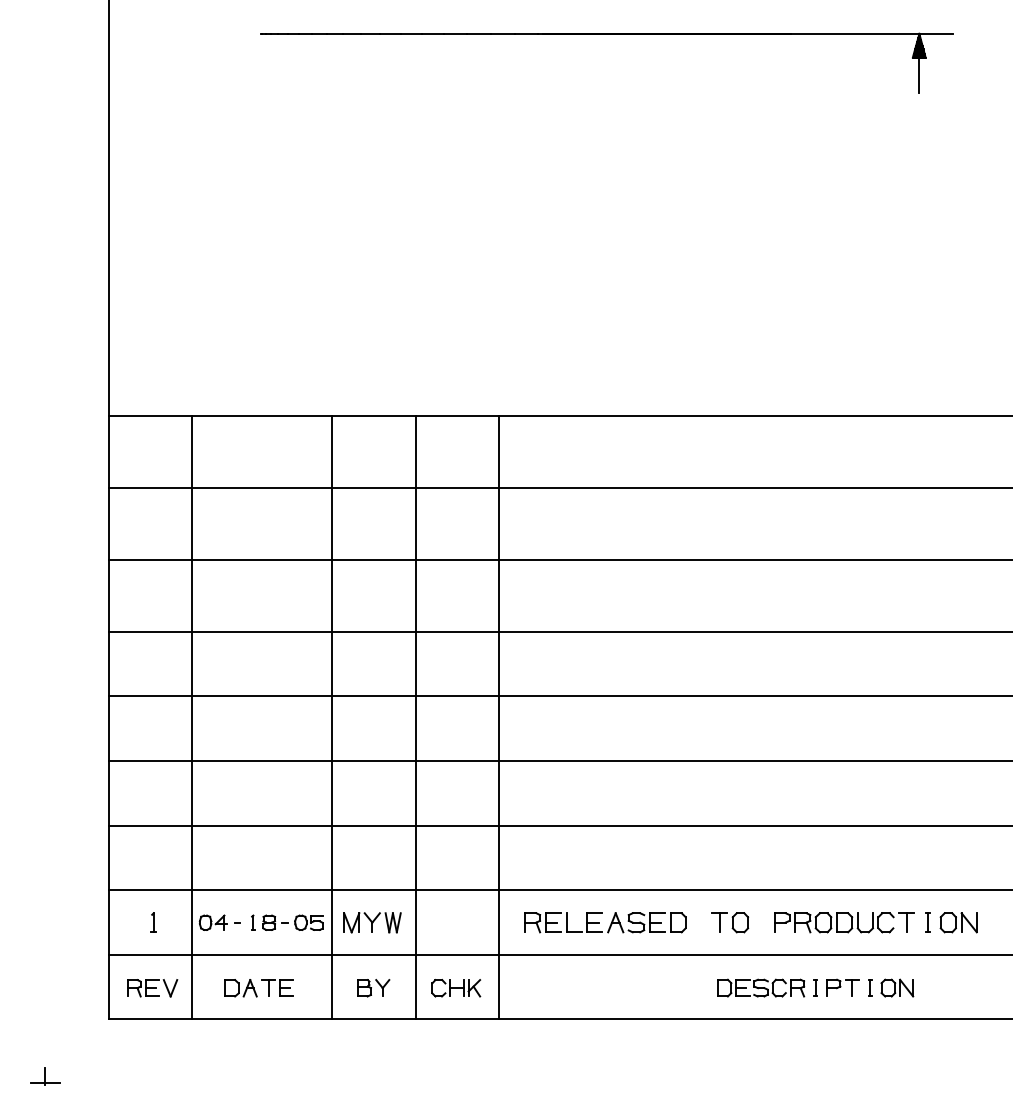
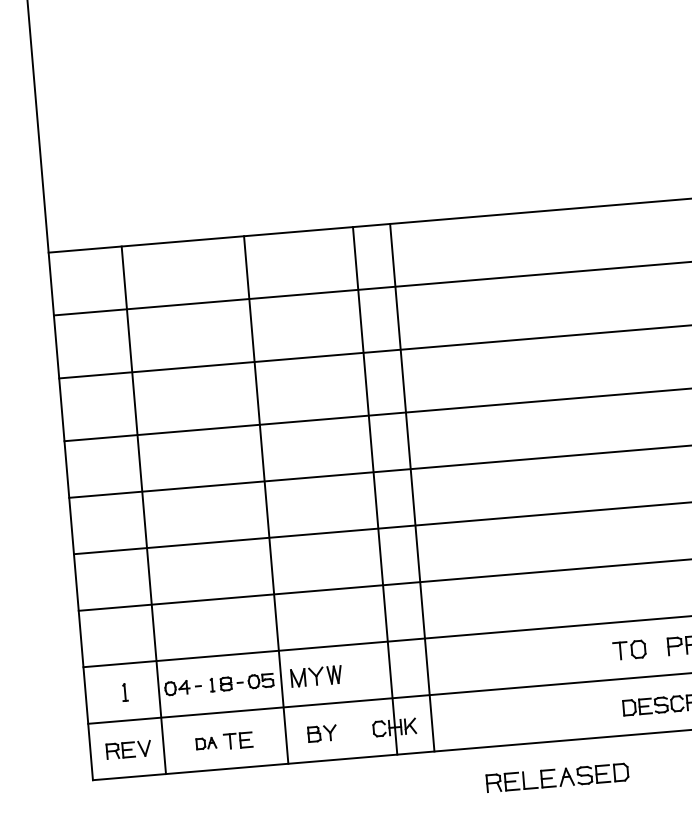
line: (415, 717) -> (374, 490), moved
part: (605, 922) -> (557, 777), moved
part: (240, 988) -> (205, 743), size x0.7

